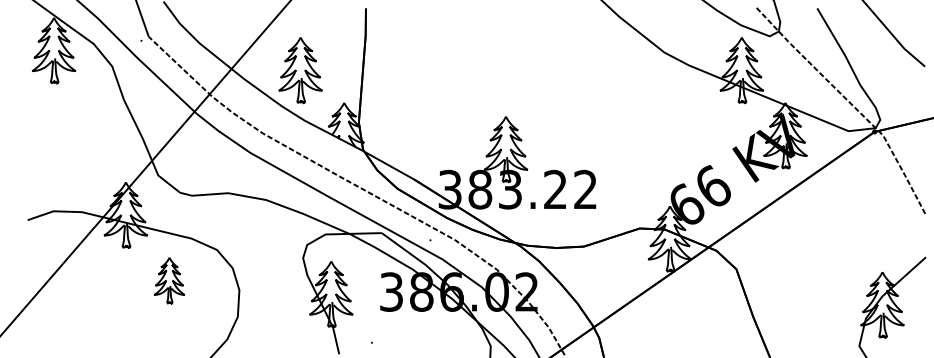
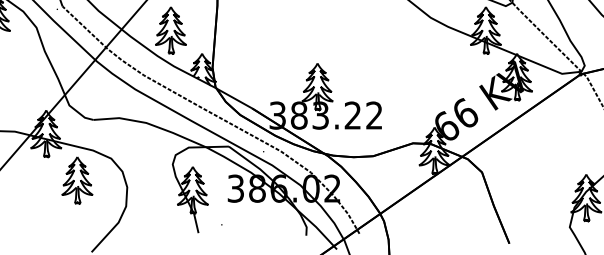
part: (169, 280) -> (77, 180), size x1.43

